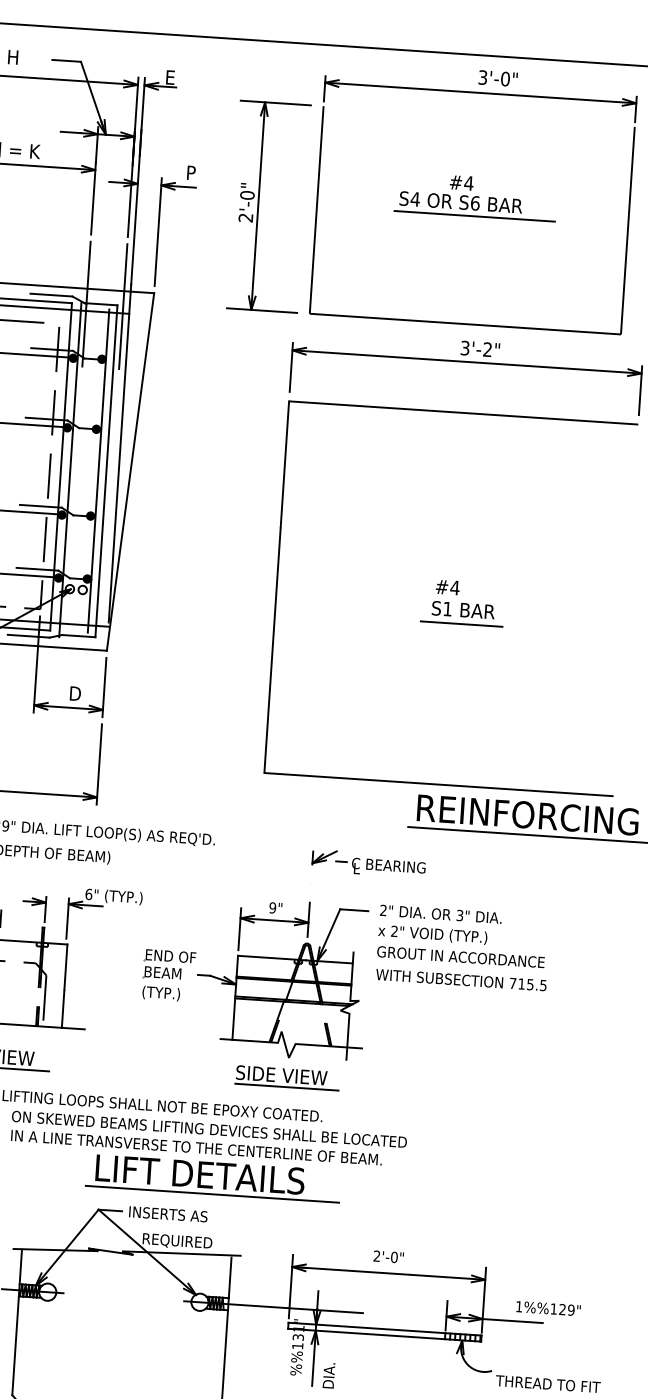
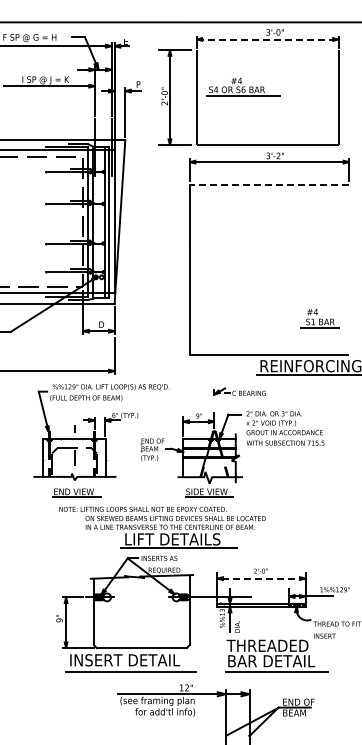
line: (480, 92) -> (267, 39), solid -> dashed
part: (475, 196) -> (243, 86), moved
line: (463, 413) -> (269, 185), solid -> dashed
part: (462, 602) -> (319, 318), moved
line: (386, 1273) -> (260, 578), solid -> dashed

